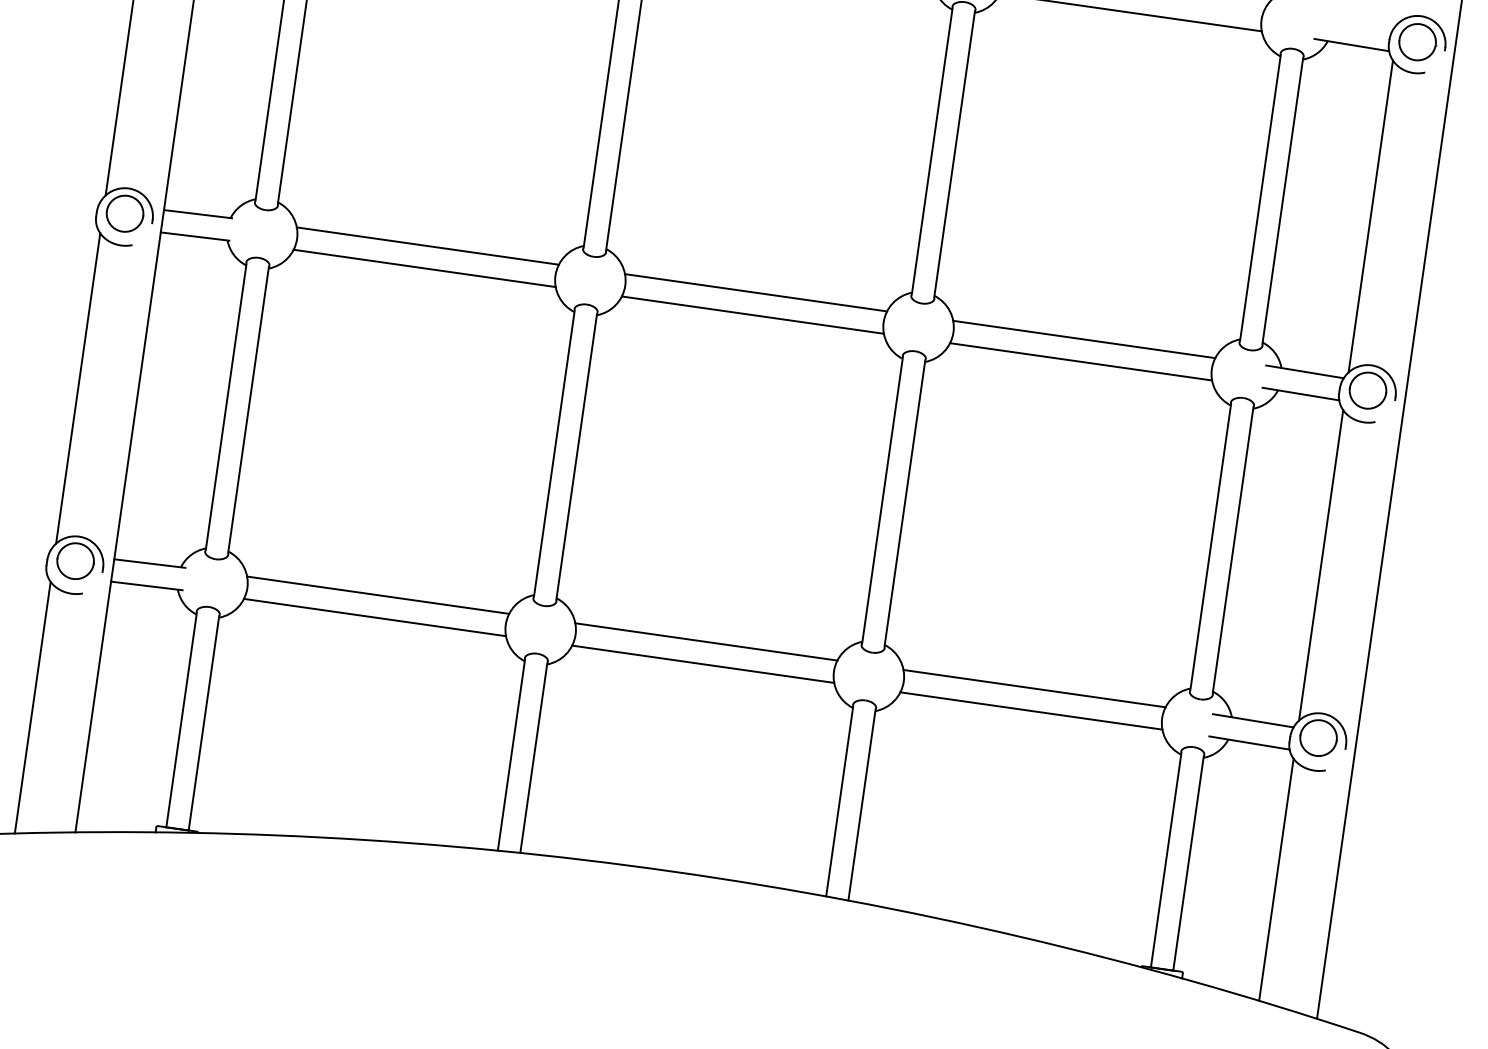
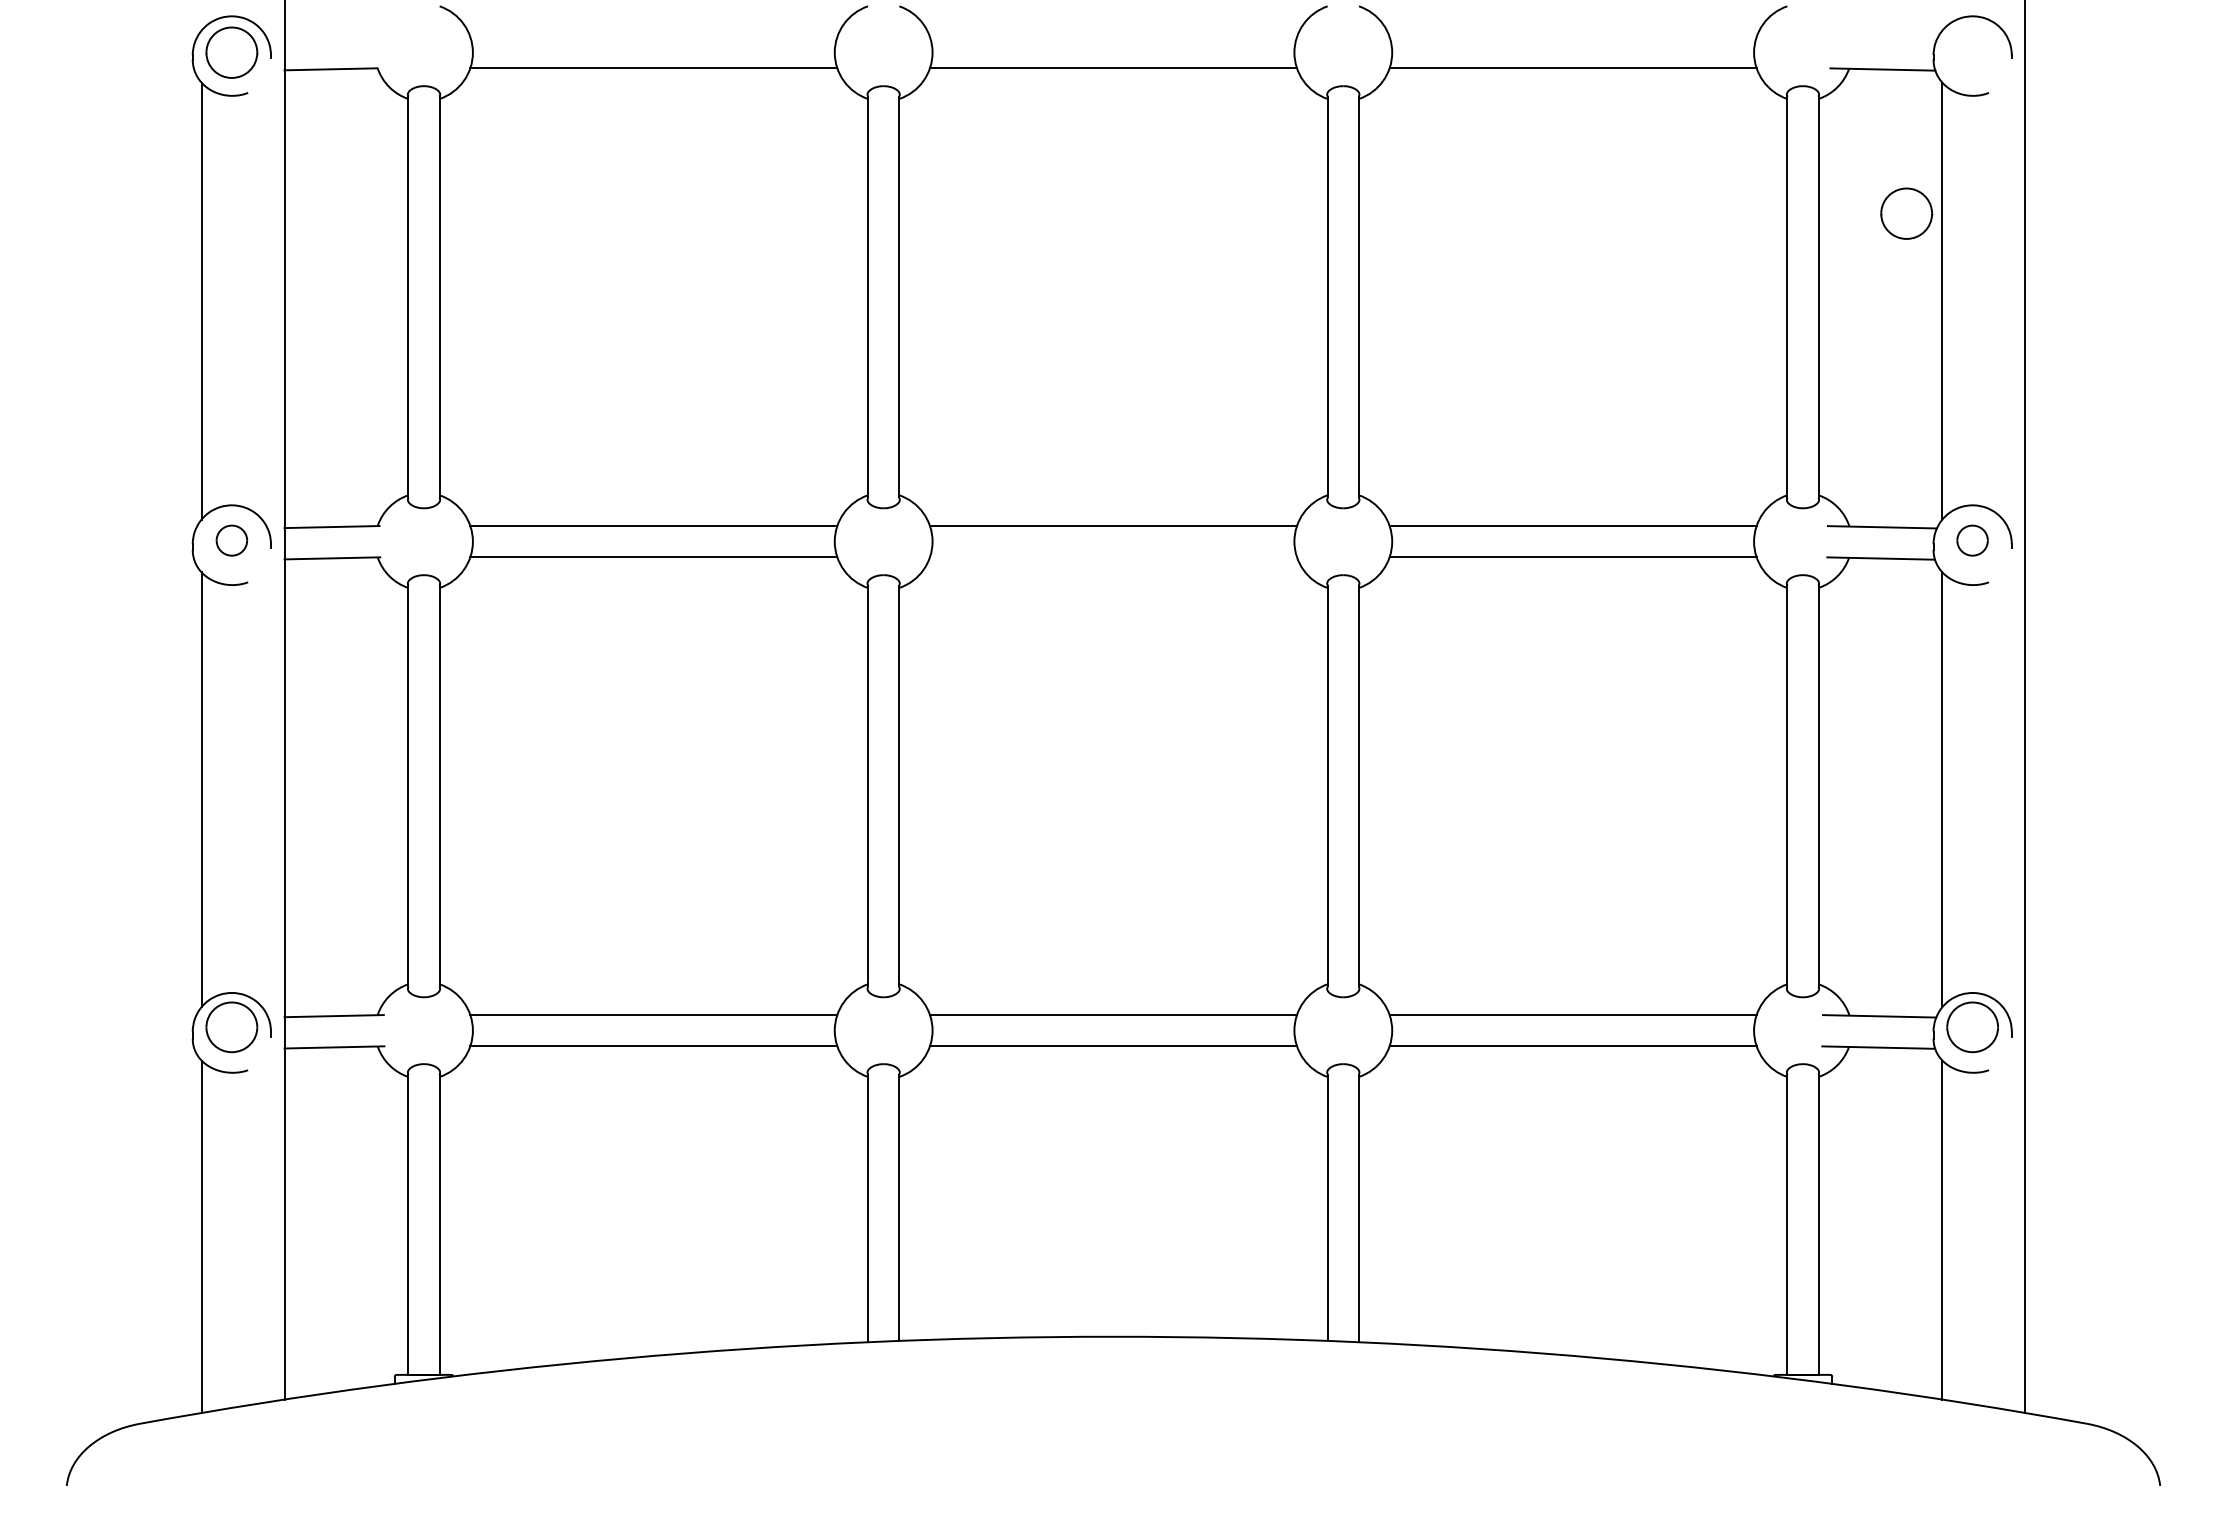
part: (1417, 42) -> (1906, 213), moved
part: (124, 213) -> (231, 540), size x0.6
line: (752, 315) -> (1113, 557), removed
part: (1367, 390) -> (1972, 540), size x0.6

